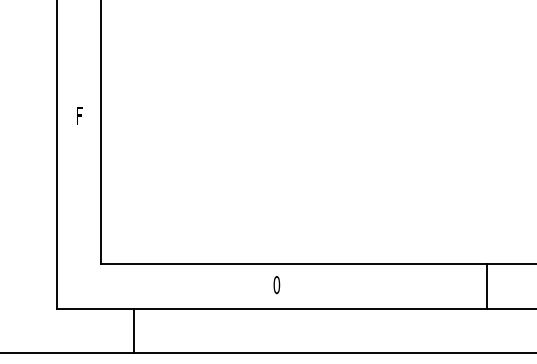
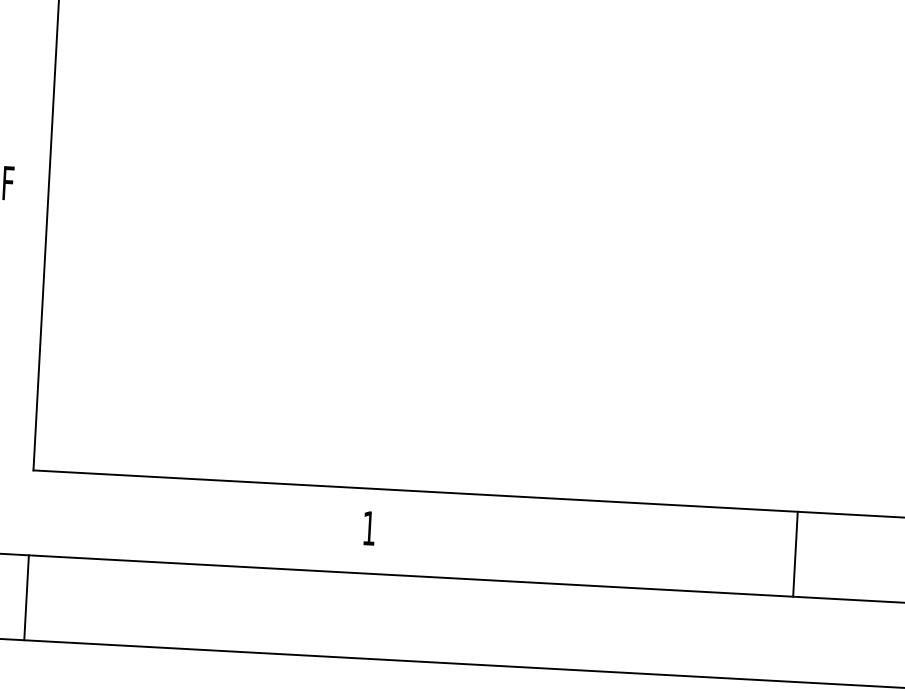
text: (276, 285) -> (368, 529), 0 -> 1
line: (486, 286) -> (794, 554), moved
line: (133, 330) -> (25, 597), moved

